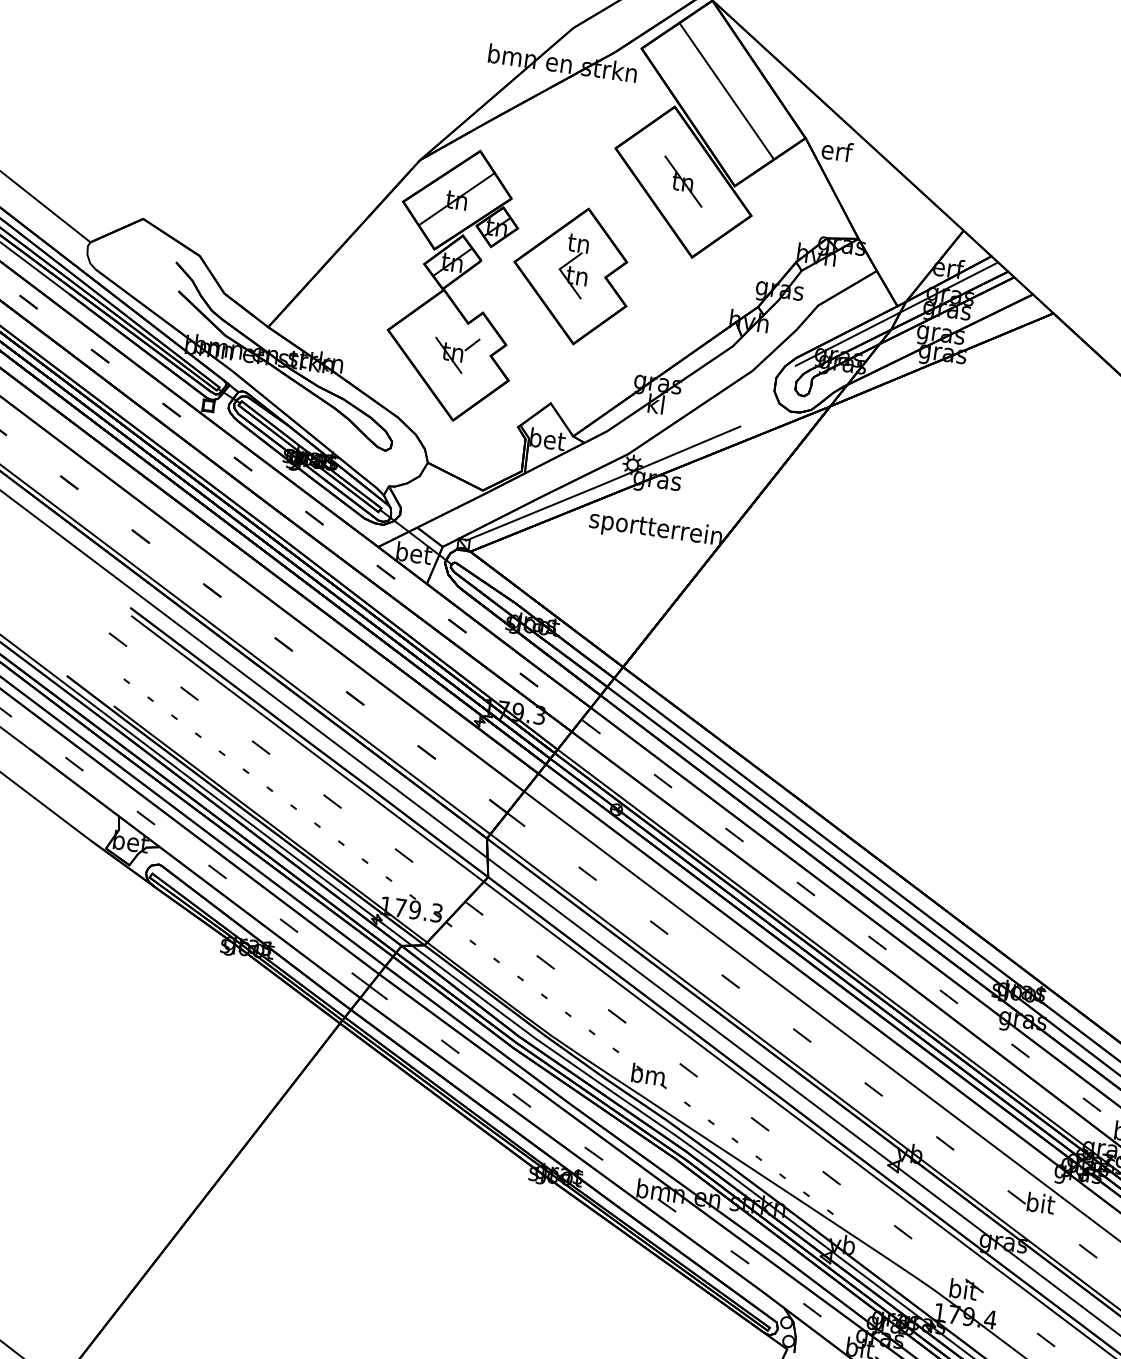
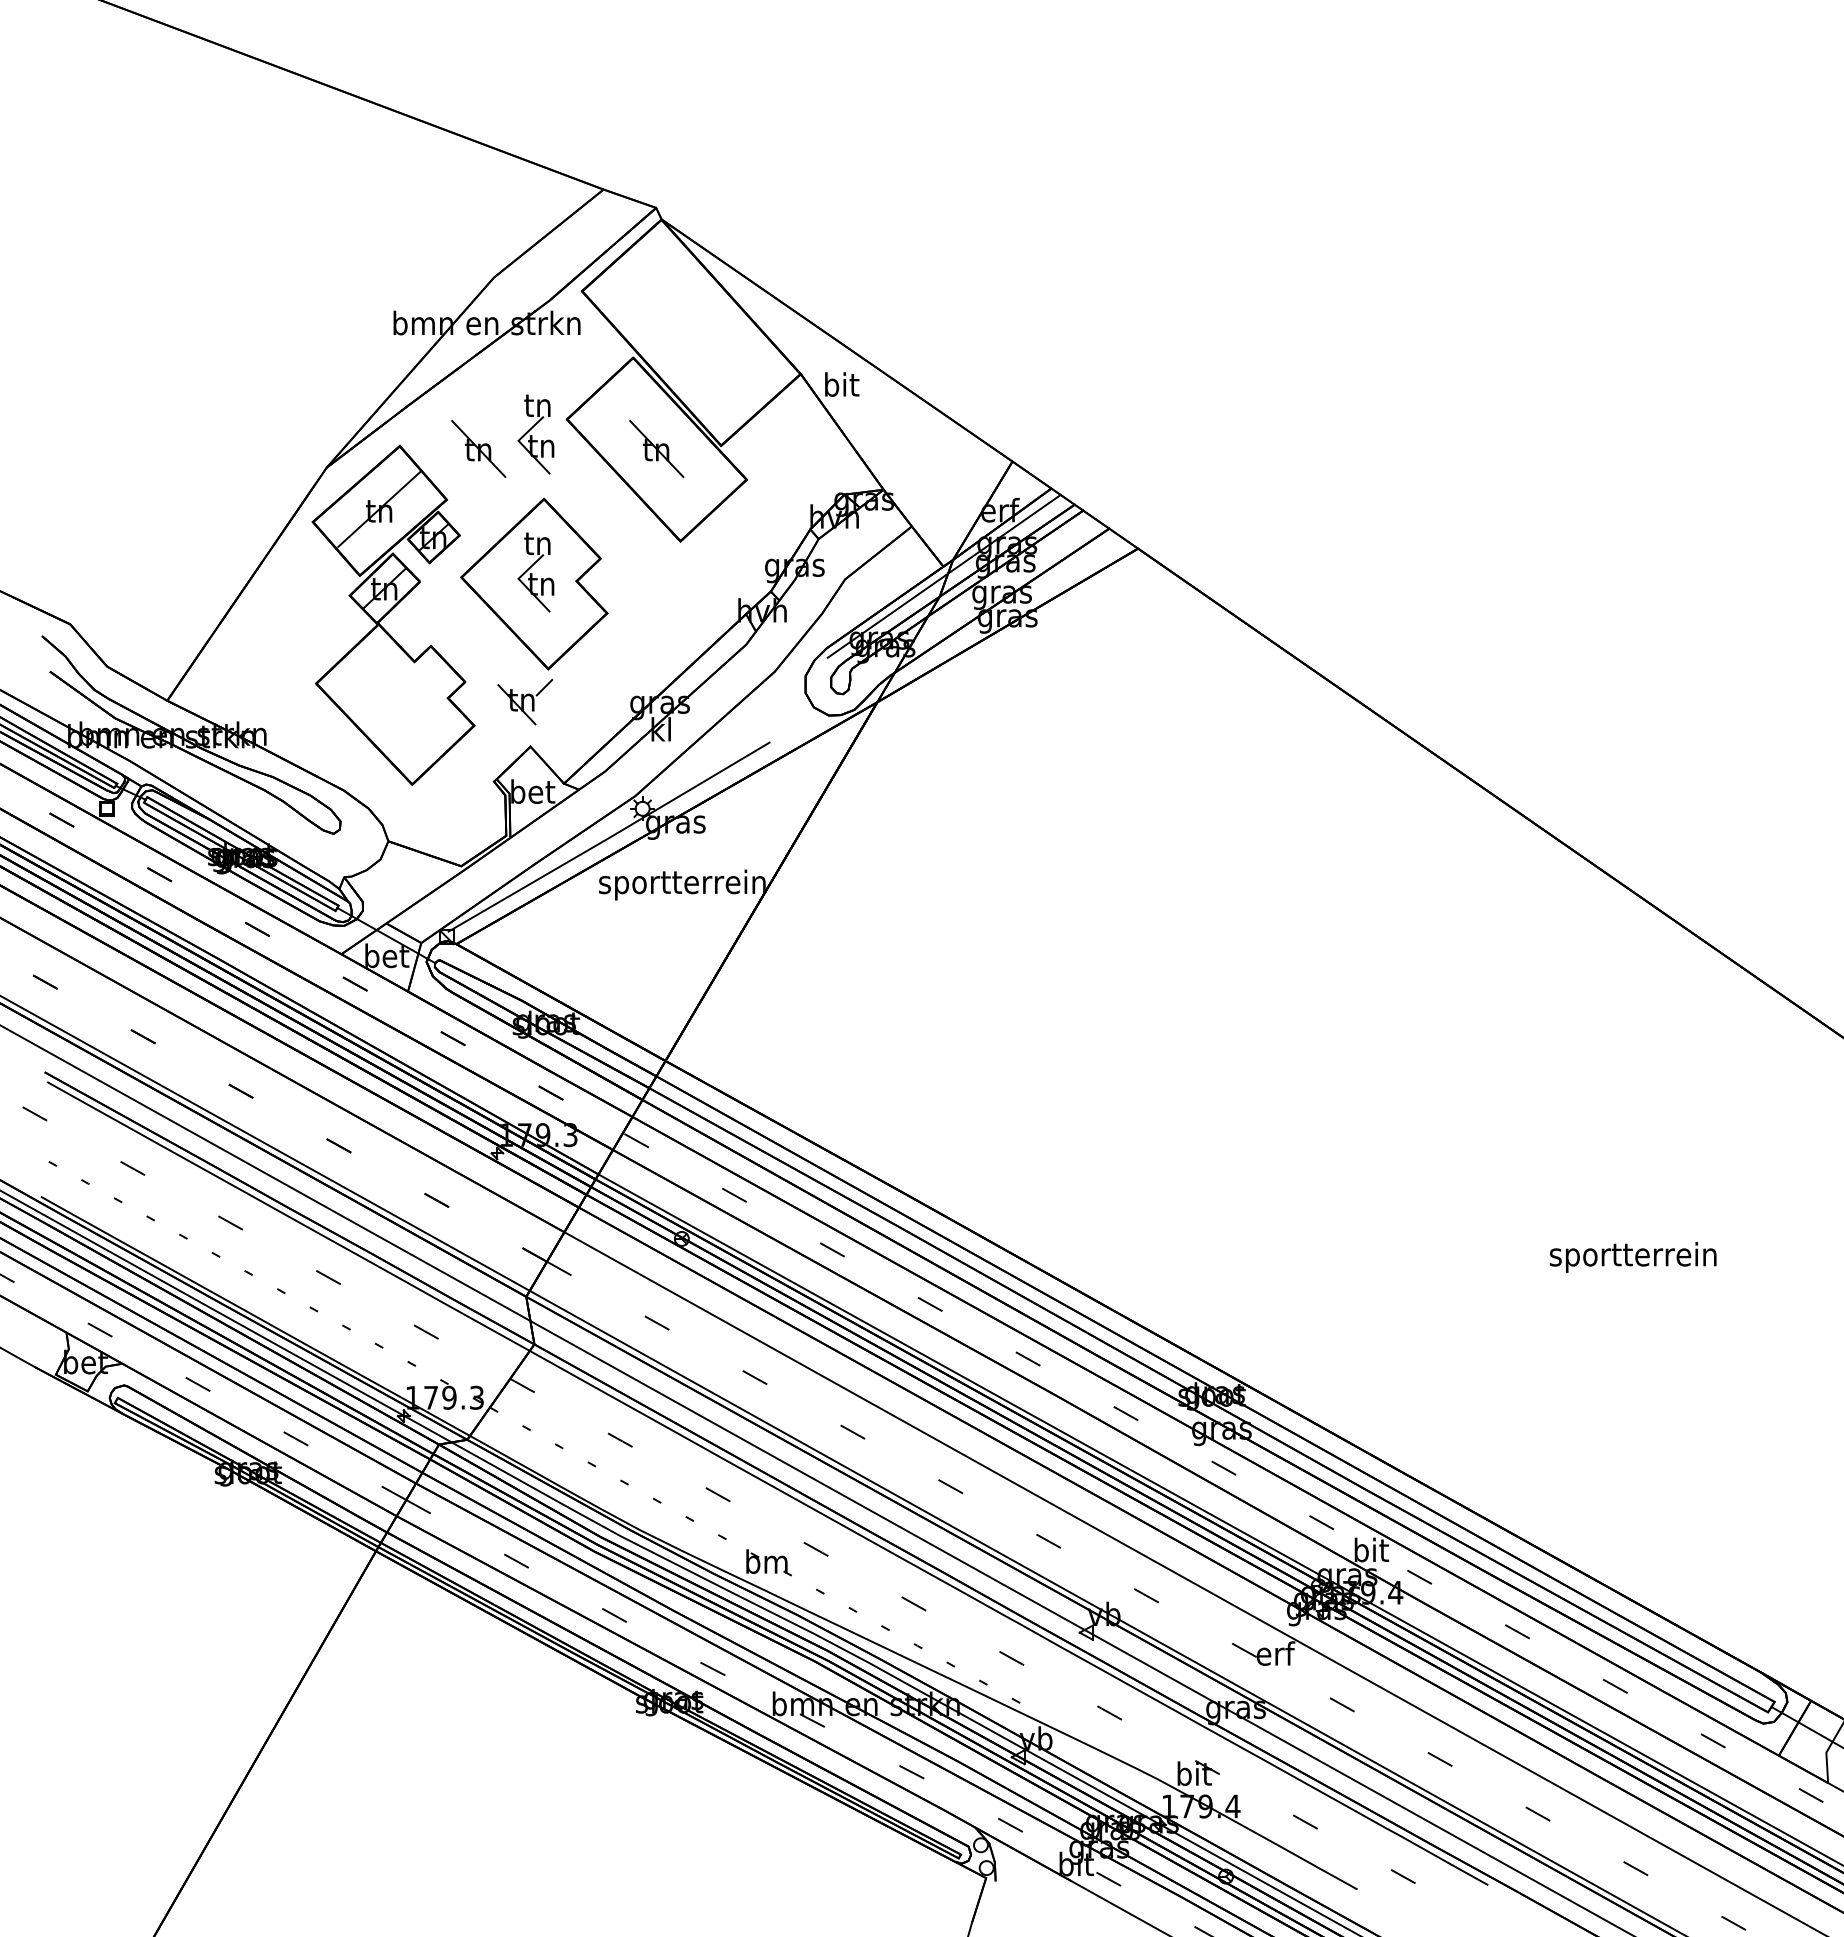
line: (726, 90) -> (694, 328), removed
text: (837, 150) -> (842, 384), erf -> bit
part: (589, 156) -> (535, 434), added
part: (542, 161) -> (478, 448), added
part: (455, 353) -> (525, 701), moved
text: (1040, 1203) -> (1275, 1653), bit -> erf

